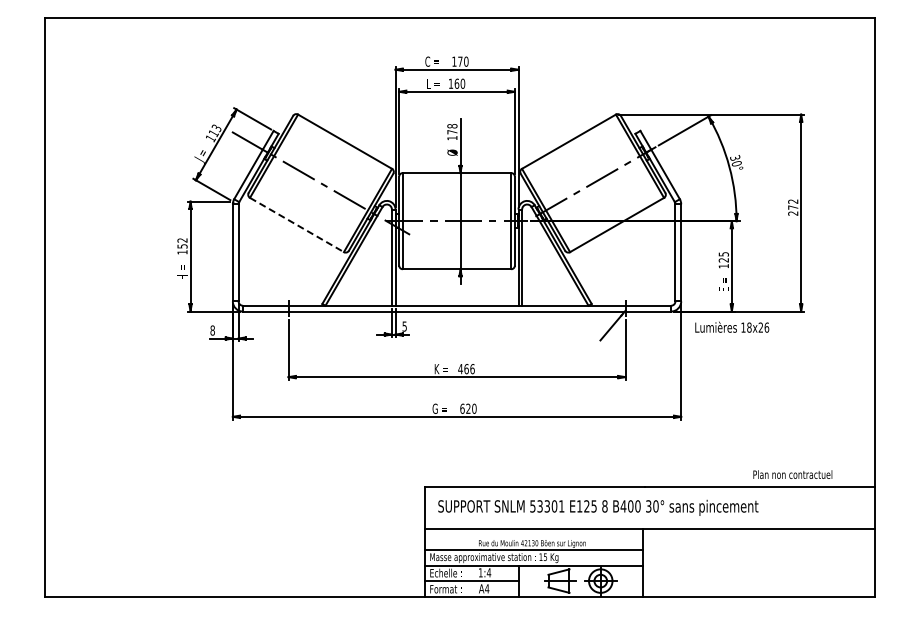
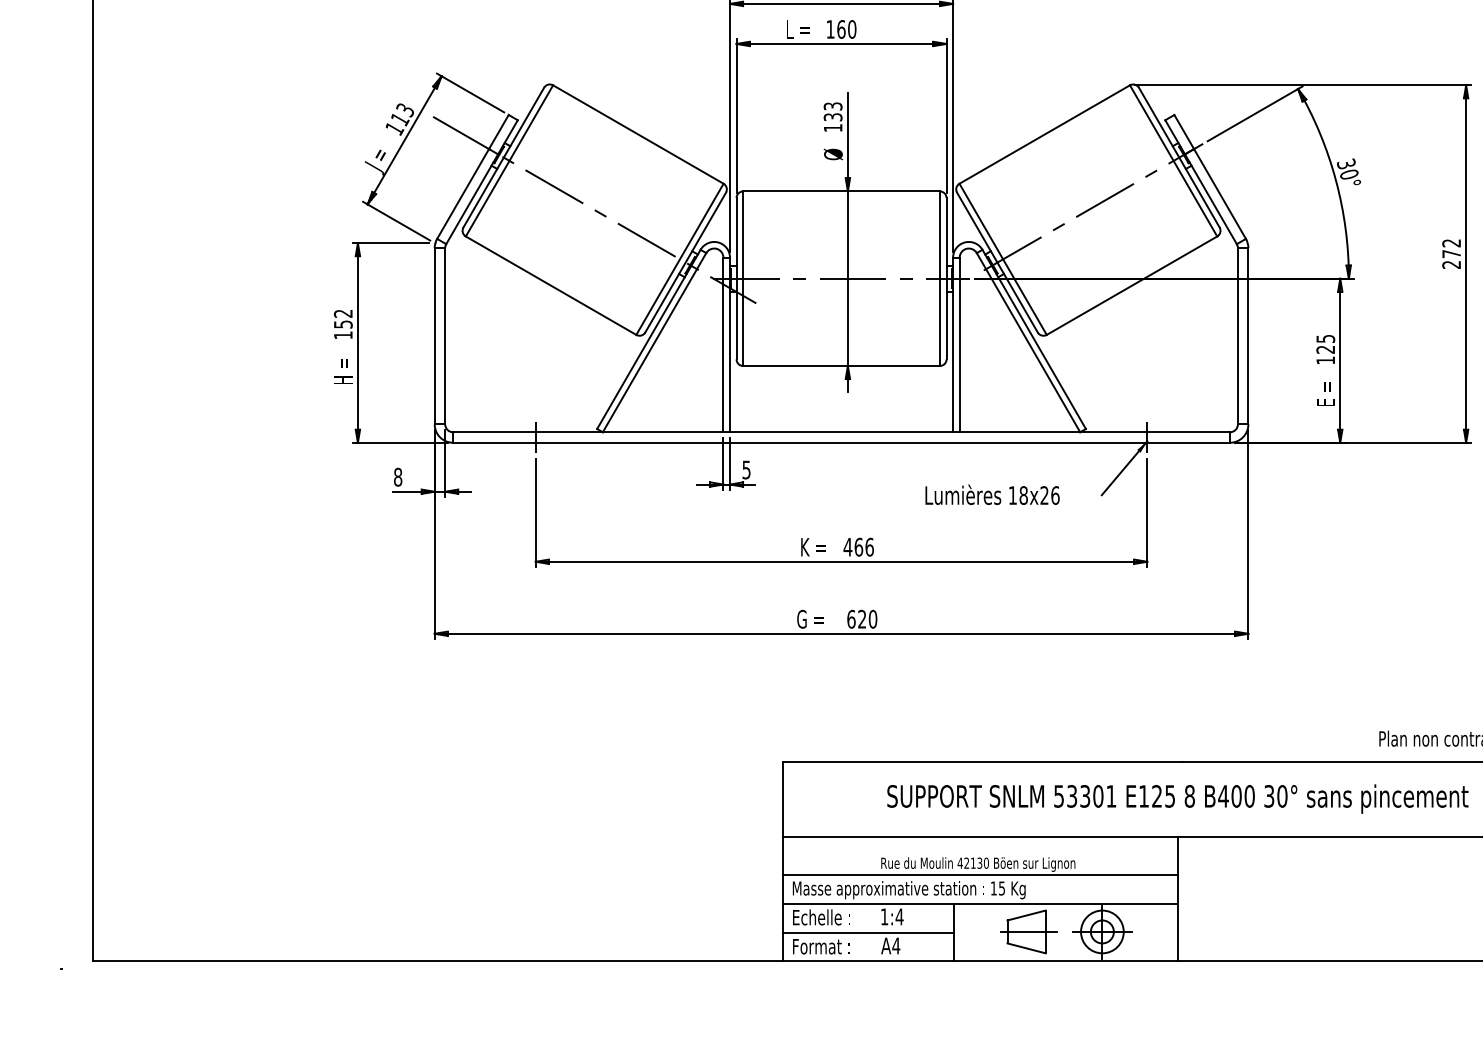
text: (452, 129) -> (833, 112), 178 -> 133
line: (297, 225) -> (552, 286), dashed -> solid
text: (732, 326) -> (993, 493), moved
text: (598, 507) -> (1178, 798), moved

